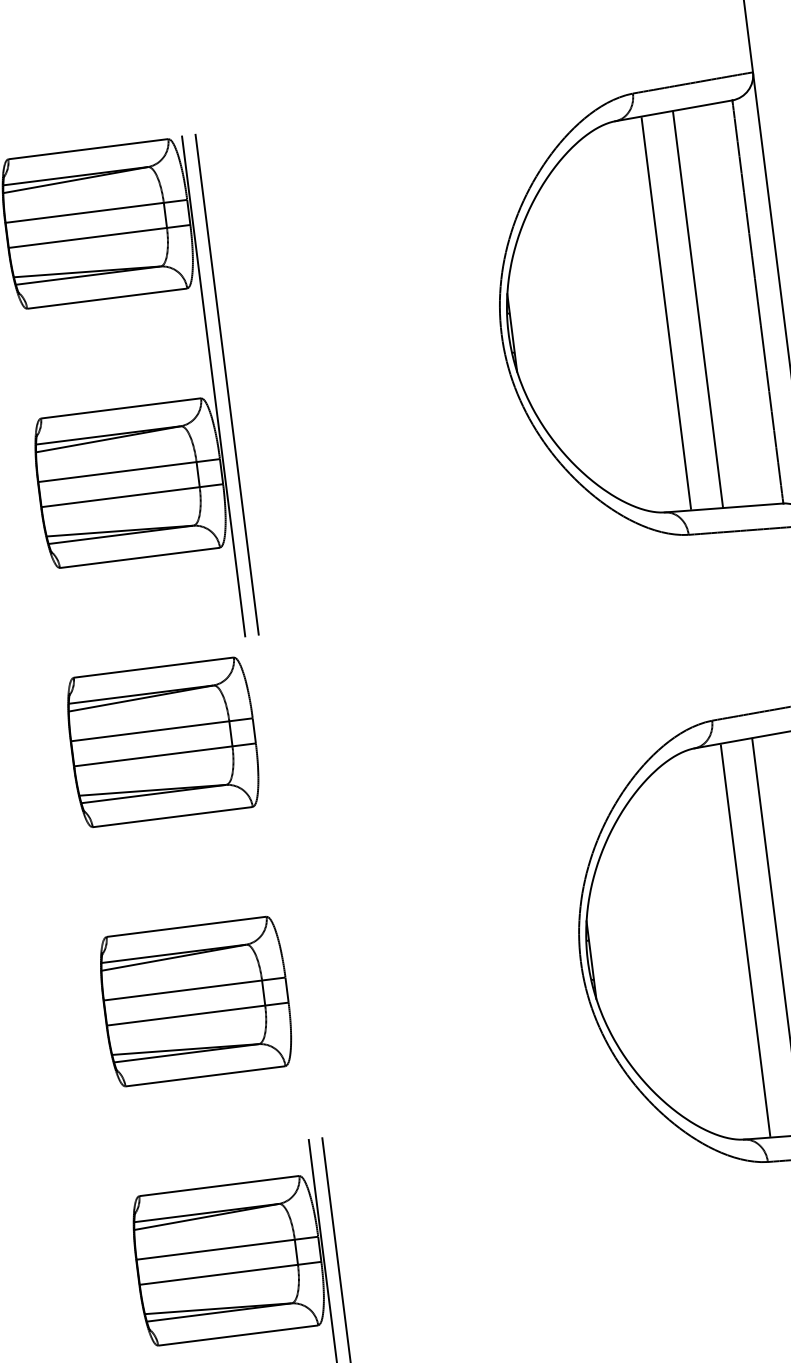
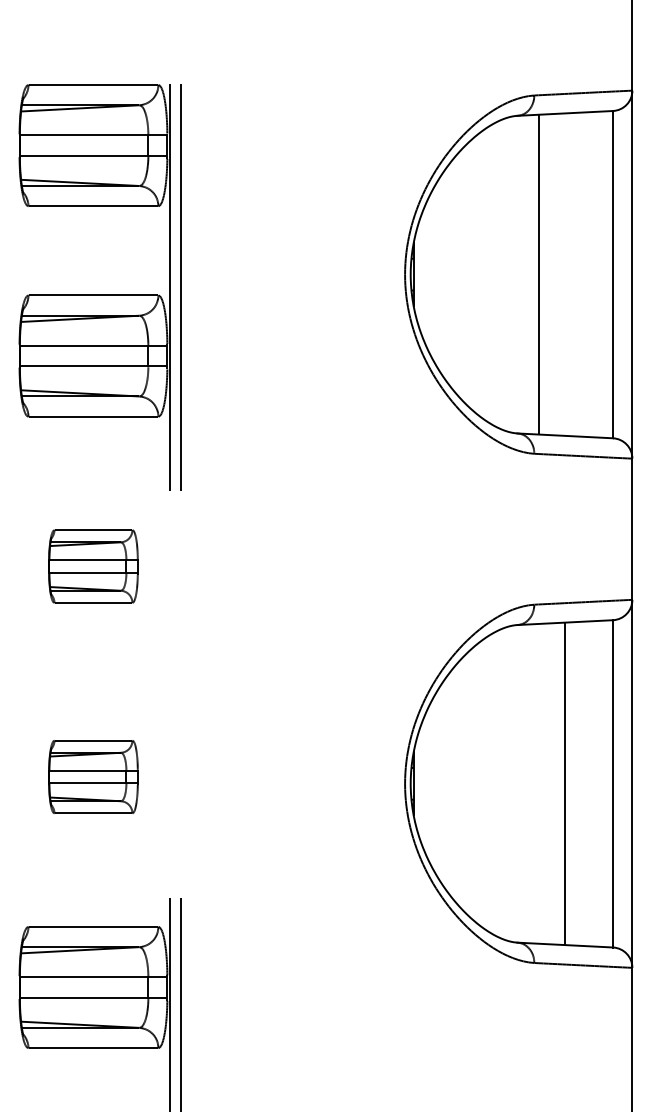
line: (697, 309) -> (564, 274), removed
part: (163, 742) -> (93, 566), size x0.6
line: (745, 940) -> (538, 783), removed
part: (196, 1000) -> (93, 776), size x0.6

